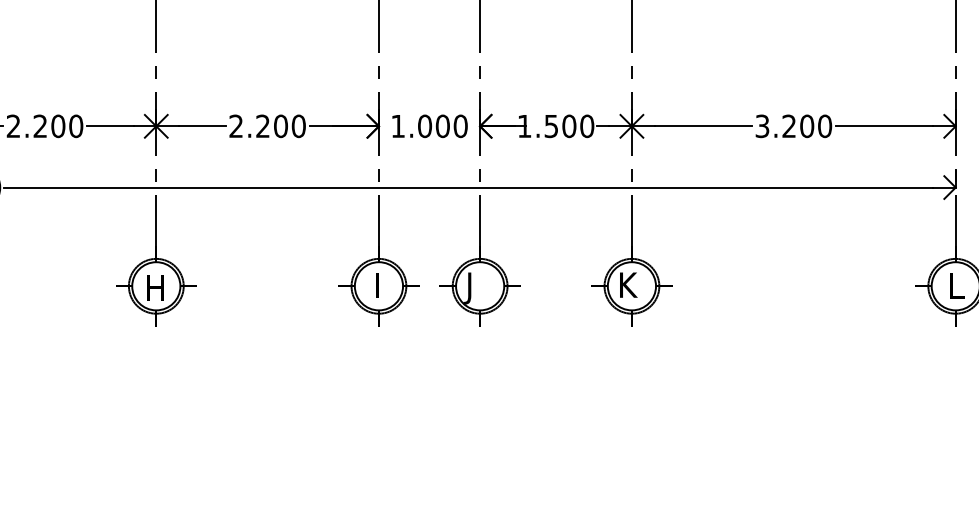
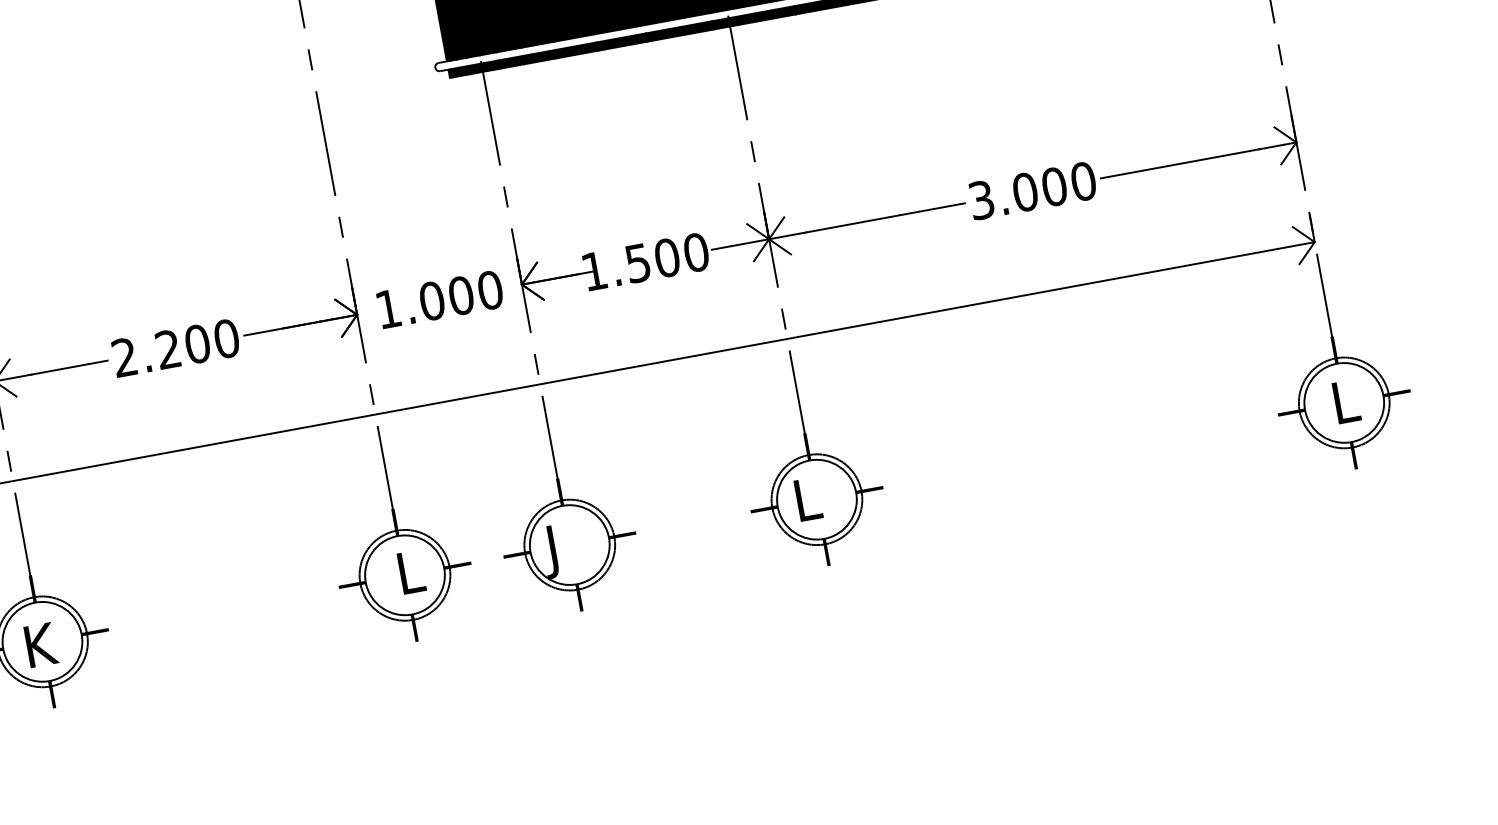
text: (789, 126) -> (1025, 192), 3.200 -> 3.000
text: (628, 284) -> (810, 497), K -> L
text: (155, 287) -> (41, 644), H -> K
text: (384, 296) -> (417, 590), I -> L

